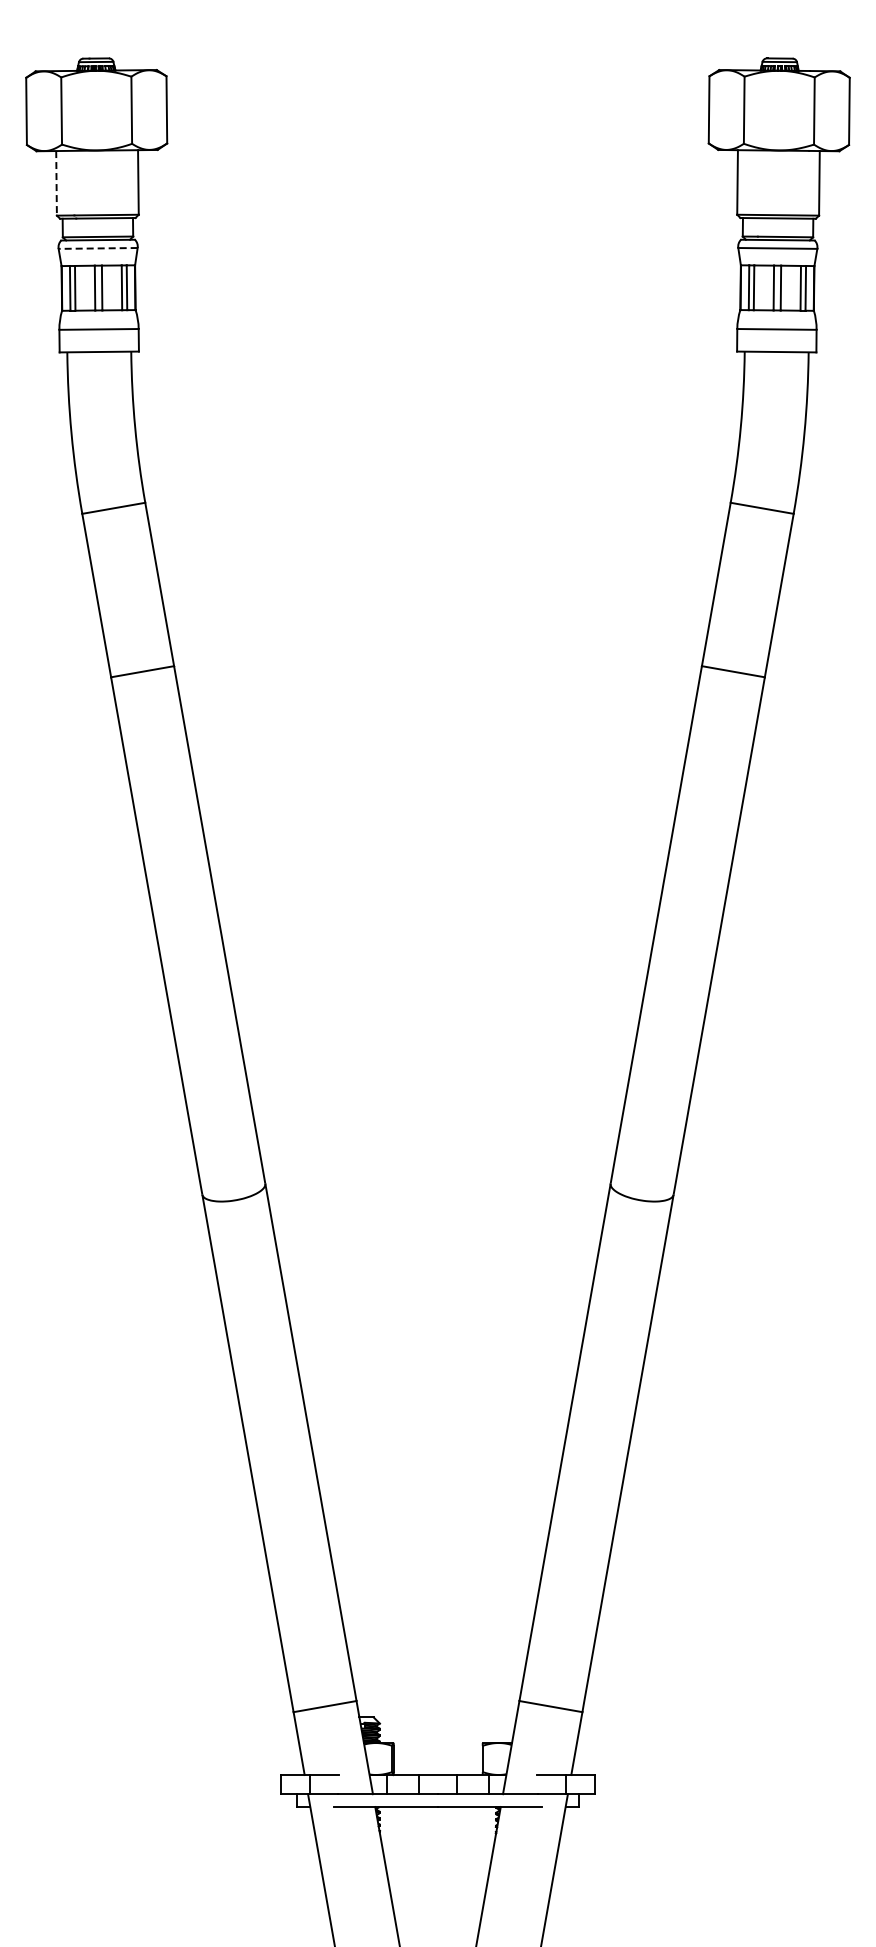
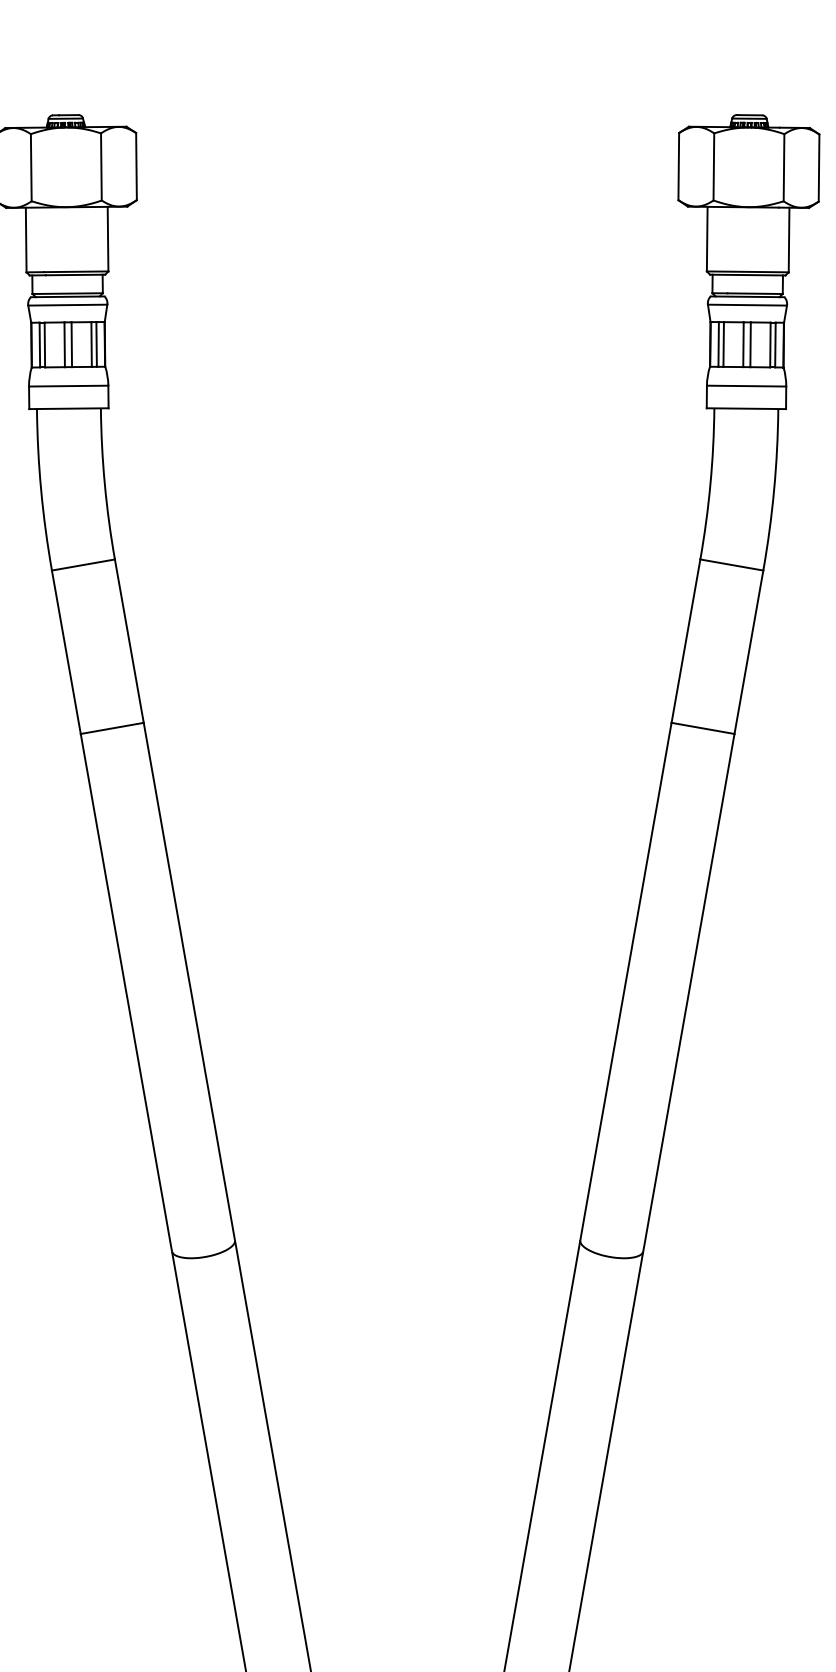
line: (56, 183) -> (26, 240), dashed -> solid
line: (98, 248) -> (68, 305), dashed -> solid

